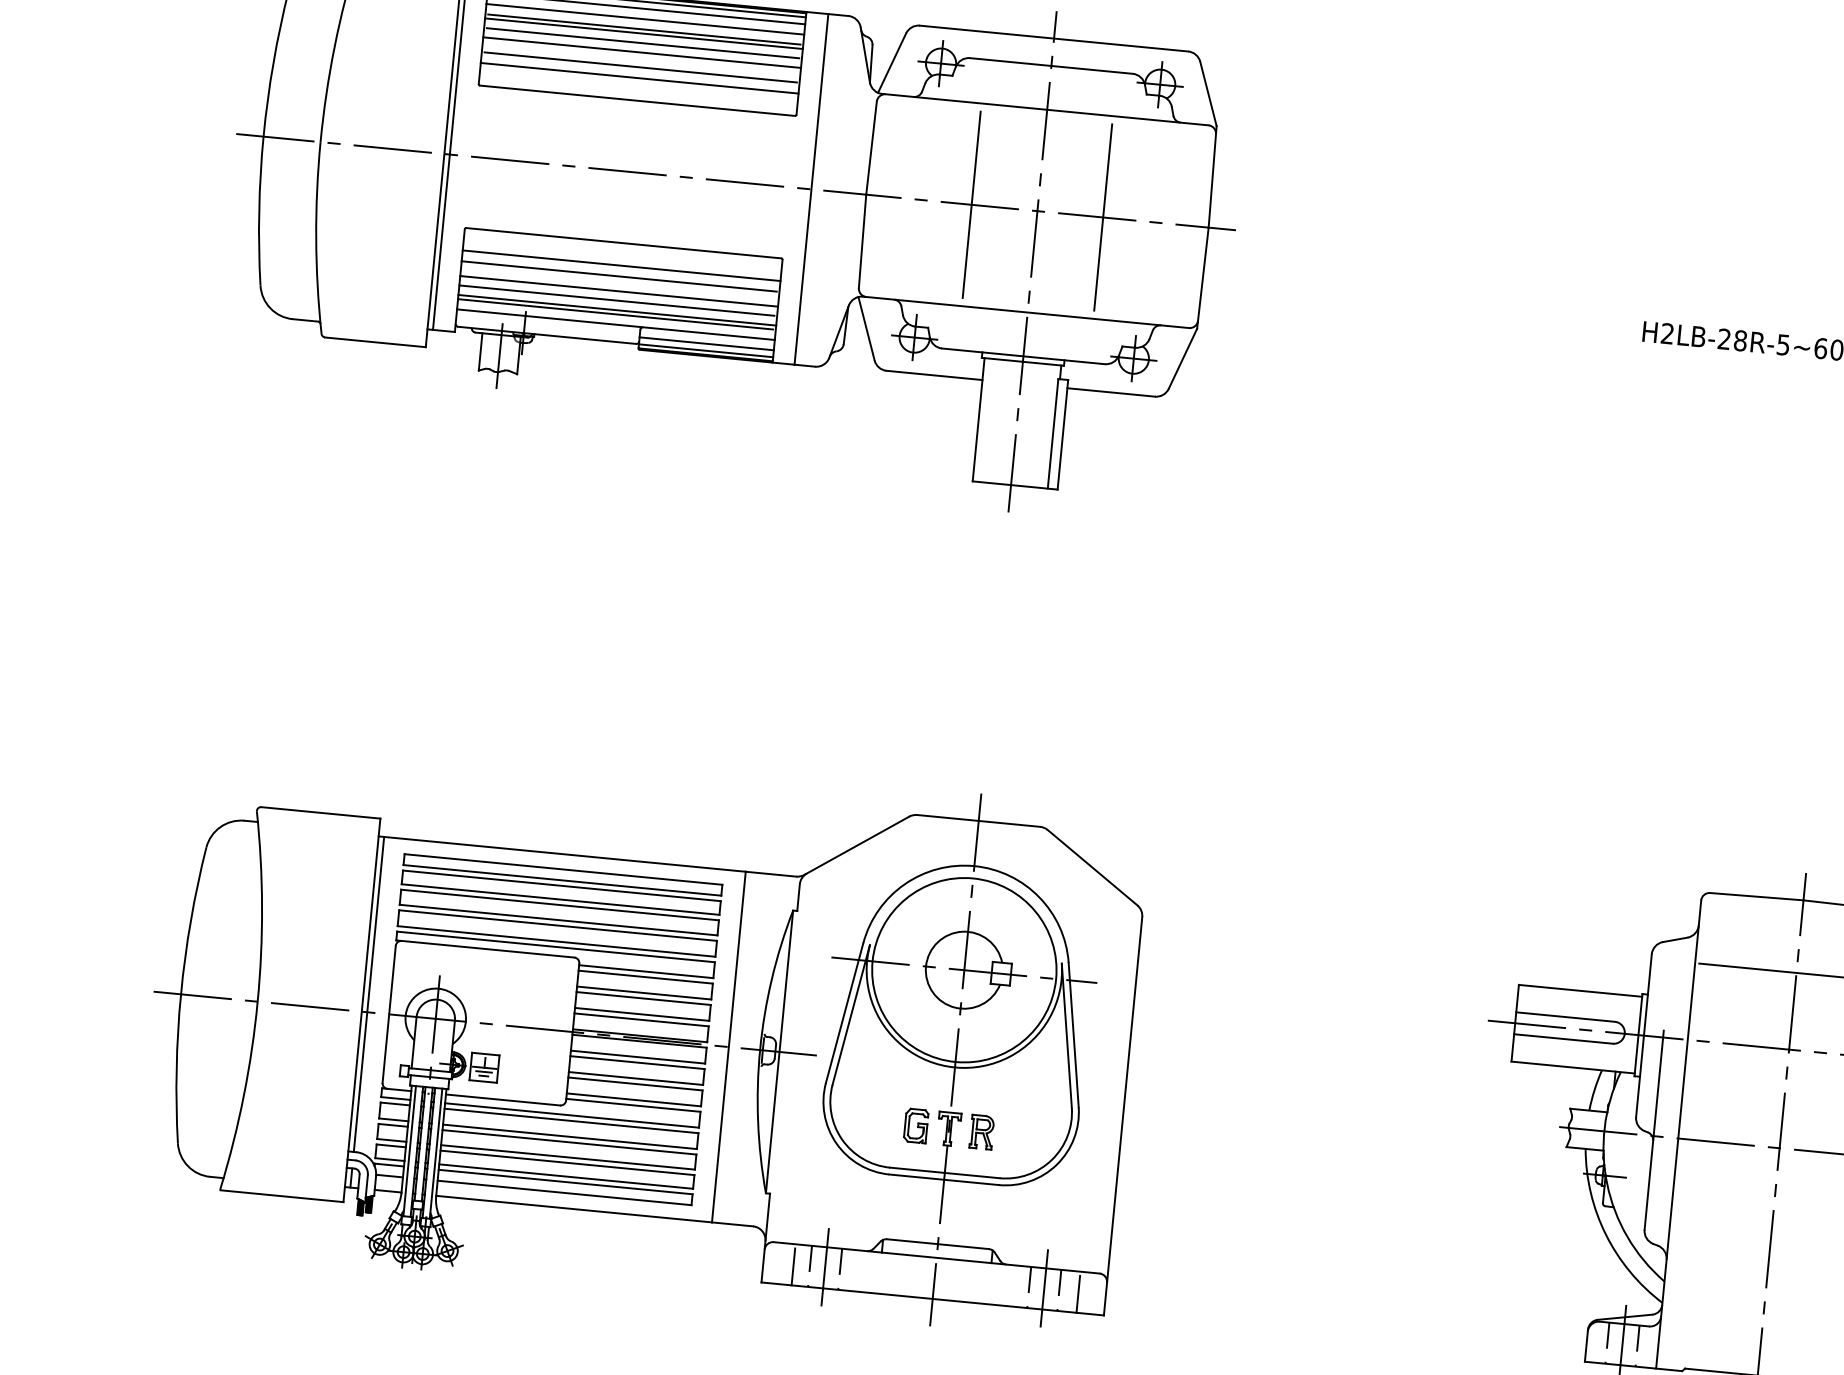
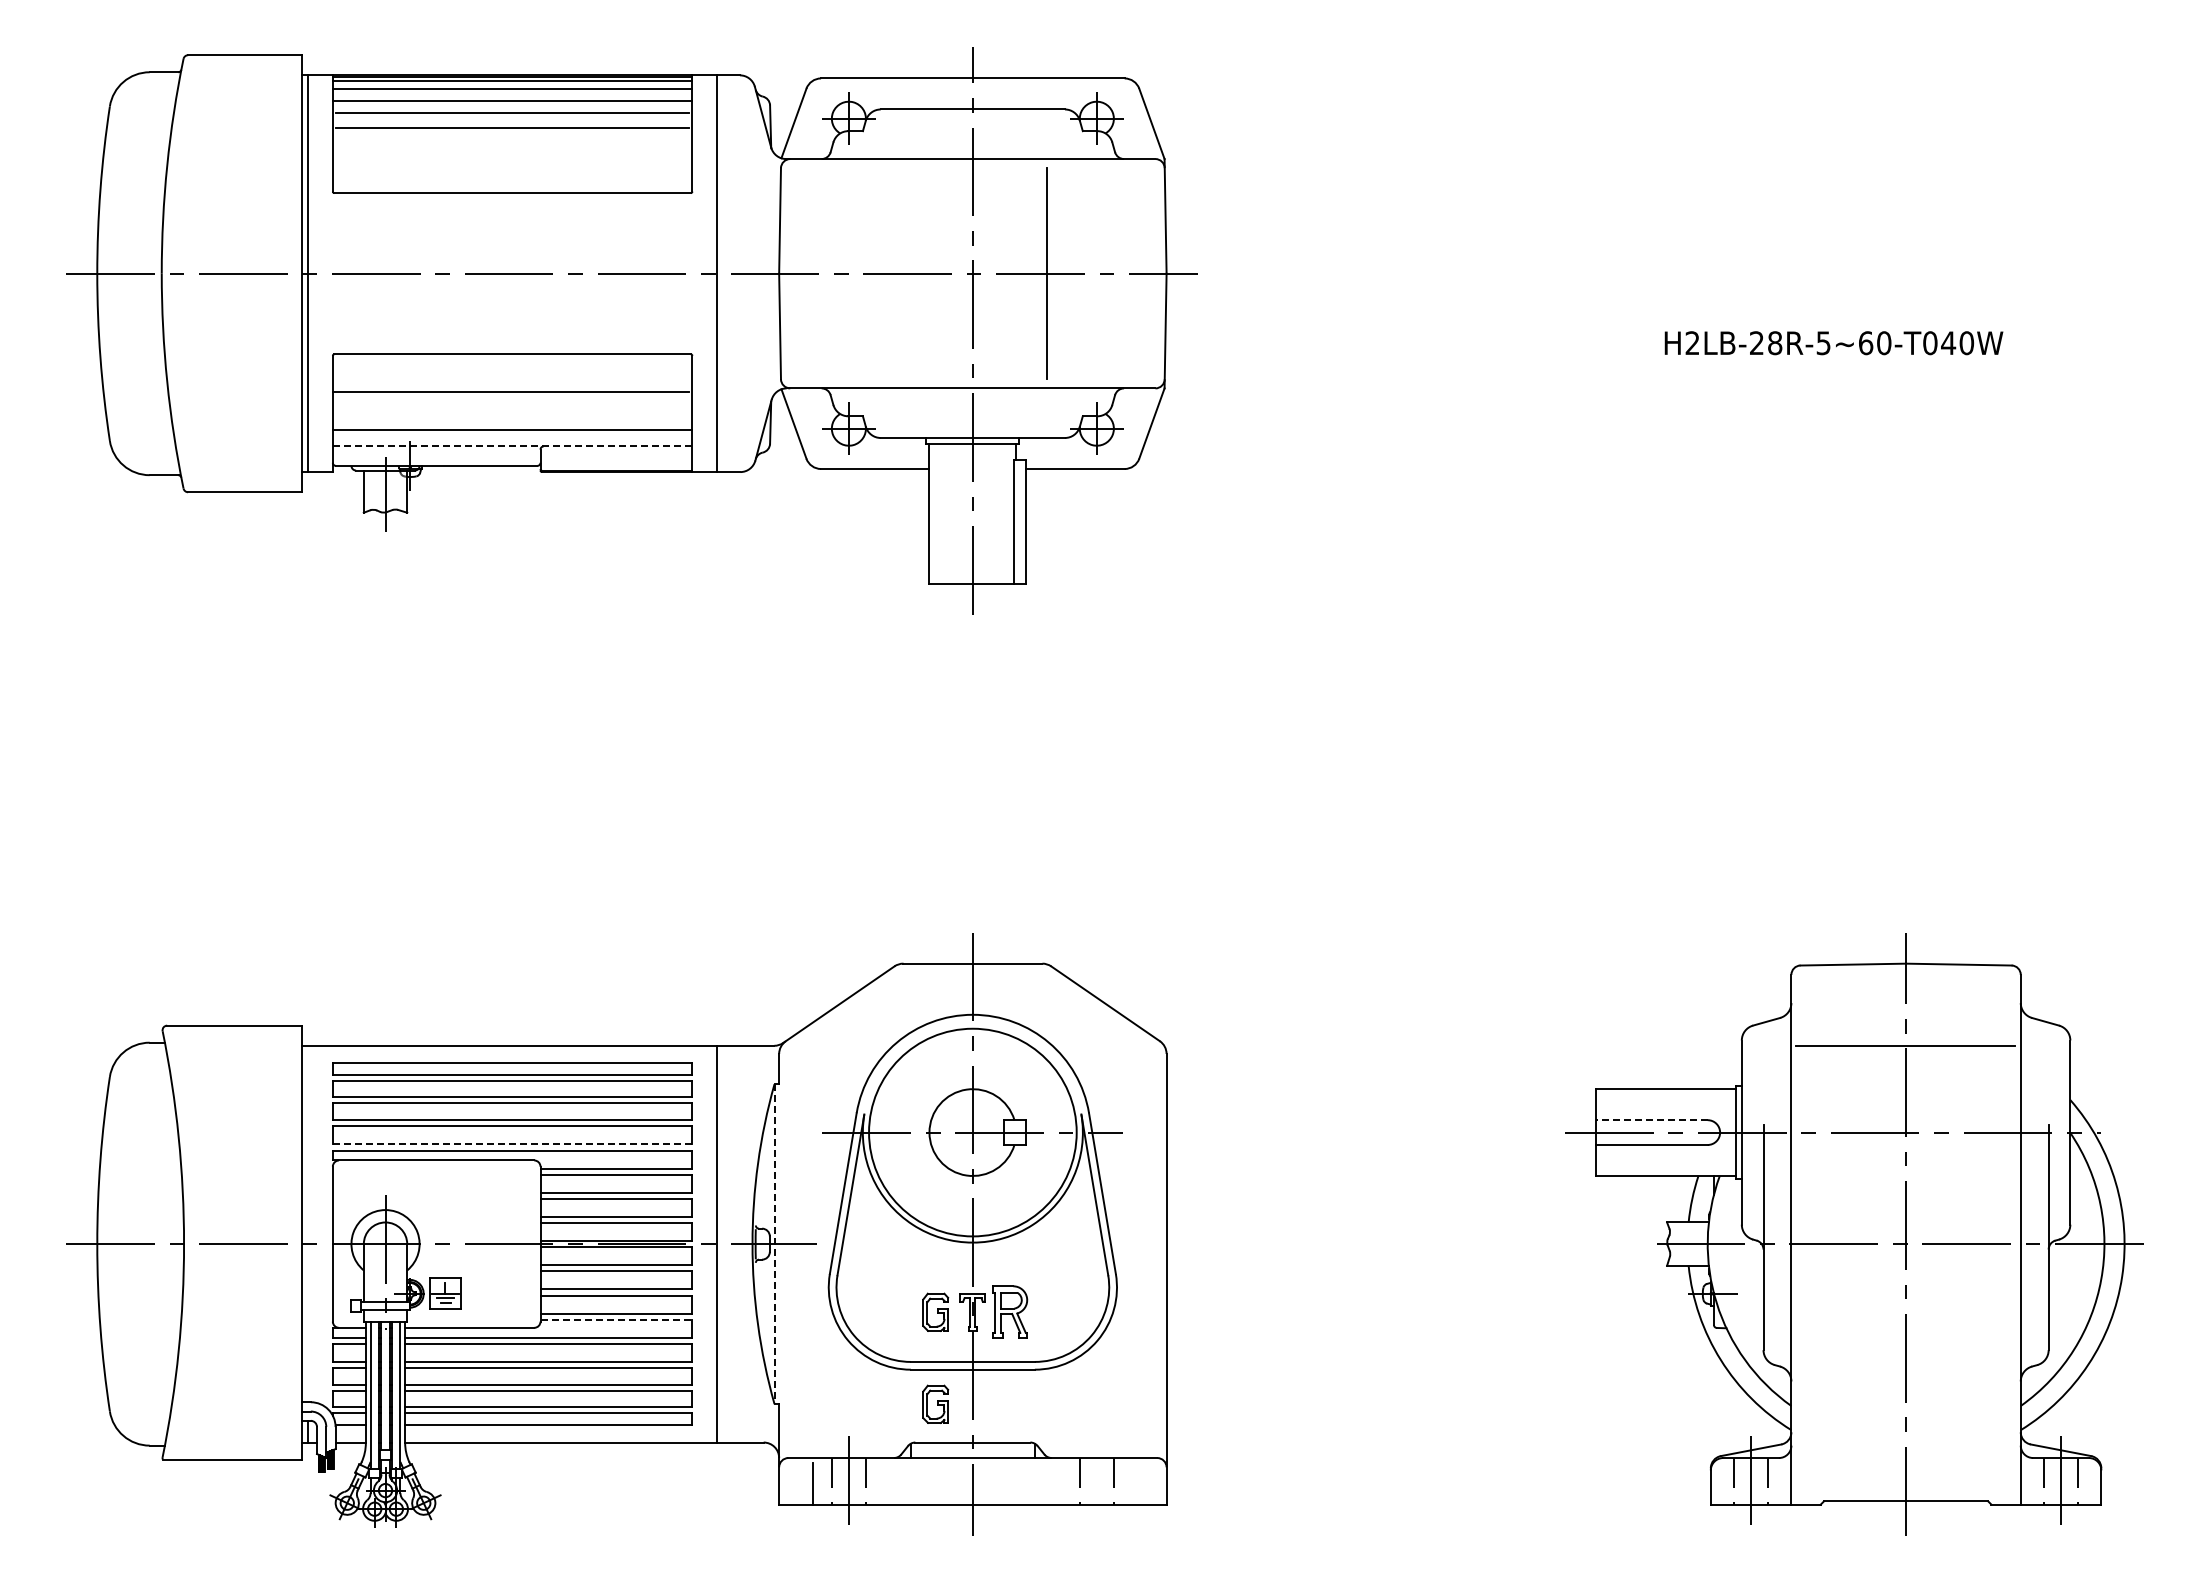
line: (643, 33) -> (512, 117), removed
line: (642, 52) -> (512, 138), removed
line: (640, 67) -> (512, 155), removed
line: (639, 78) -> (512, 167), removed
line: (971, 204) -> (898, 273), removed
line: (621, 265) -> (512, 379), removed
line: (619, 291) -> (512, 408), removed
line: (616, 300) -> (510, 419), removed
line: (615, 313) -> (510, 434), removed
line: (615, 324) -> (512, 446), solid -> dashed
line: (706, 344) -> (616, 458), removed
line: (706, 351) -> (616, 466), removed
line: (556, 941) -> (512, 1144), solid -> dashed
line: (369, 994) -> (308, 1223), removed
line: (1565, 1017) -> (1651, 1120), solid -> dashed
line: (779, 1052) -> (774, 1244), solid -> dashed
line: (633, 1105) -> (616, 1319), solid -> dashed
part: (982, 1132) -> (1010, 1312), size x1.4
part: (908, 1206) -> (935, 1403), added
line: (1043, 1289) -> (1096, 1481), removed
line: (1078, 1294) -> (1135, 1483), removed

